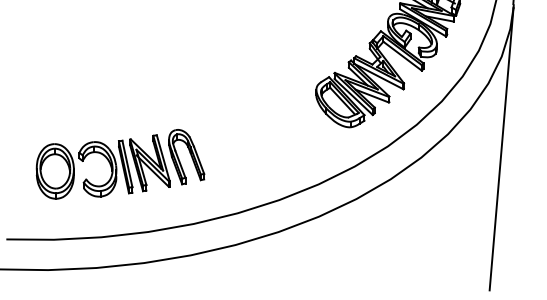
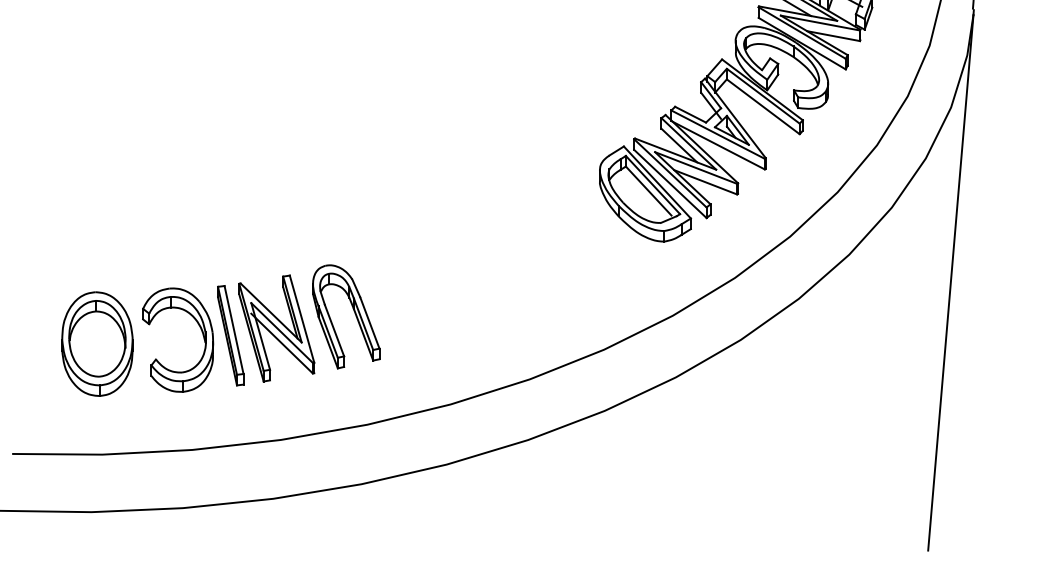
part: (120, 164) -> (220, 330), moved

